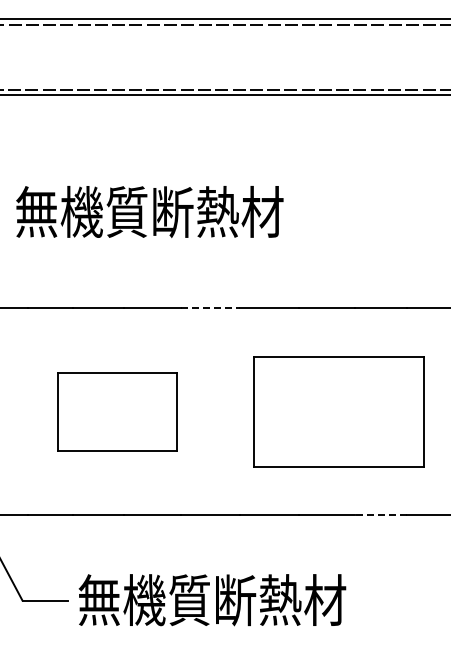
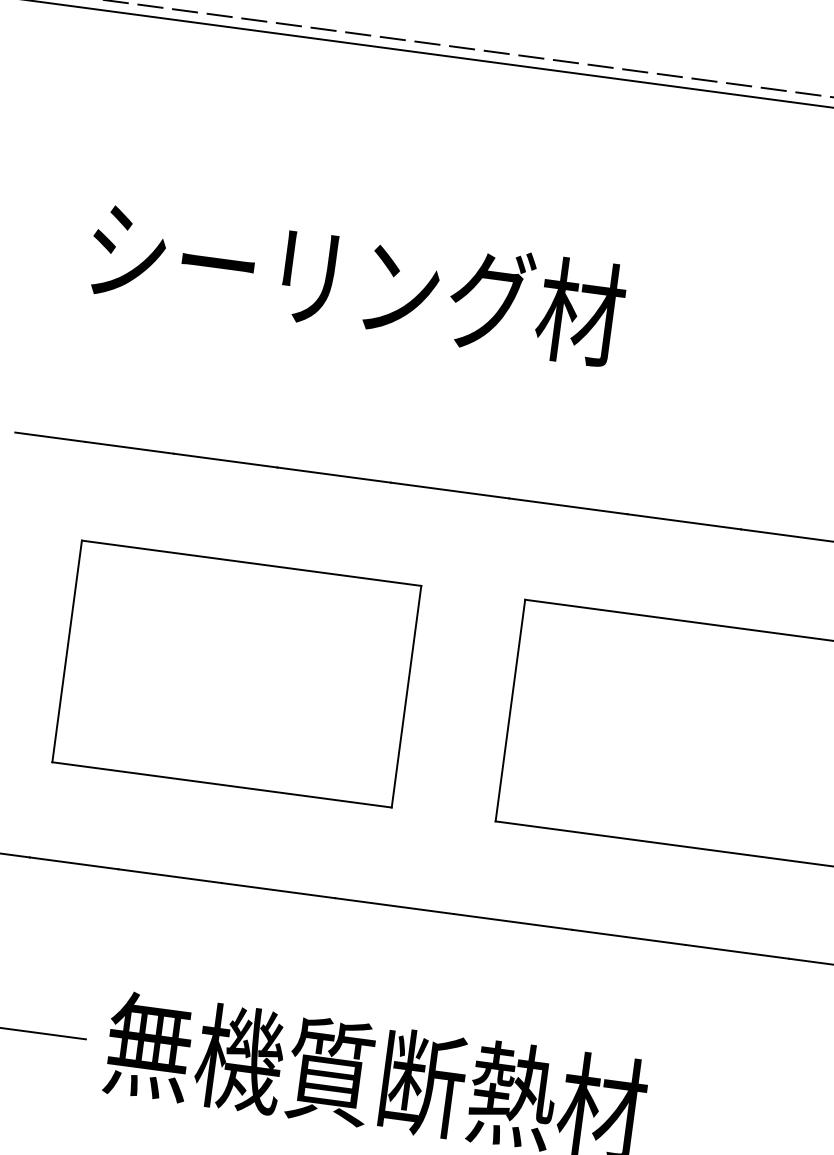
text: (127, 212) -> (309, 277), 無機質断熱材 -> シーリング材
line: (210, 307) -> (450, 489), dashed -> solid
part: (117, 411) -> (236, 673), size x1.43
line: (381, 515) -> (737, 952), dashed -> solid

